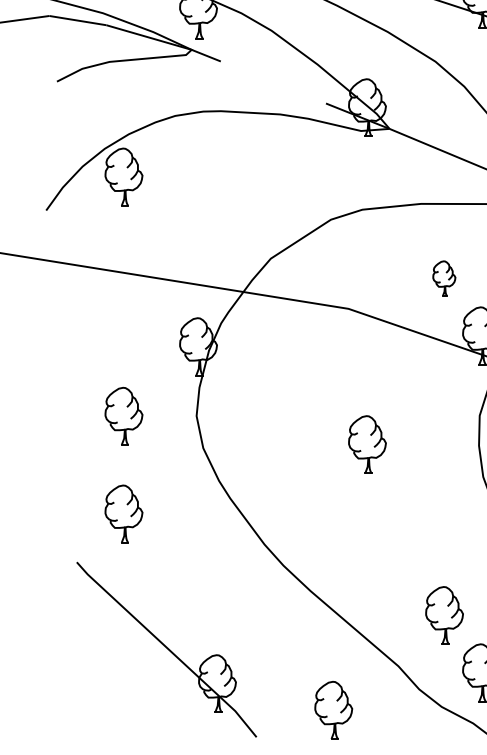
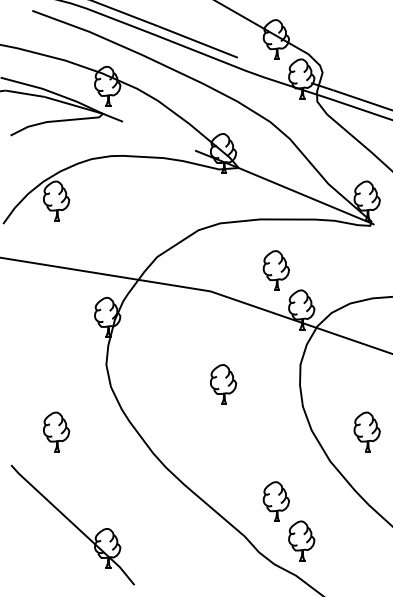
part: (443, 278) -> (275, 270), size x1.67
part: (123, 415) -> (56, 364), removed
part: (166, 648) -> (72, 524), moved
part: (332, 710) -> (199, 566), removed

